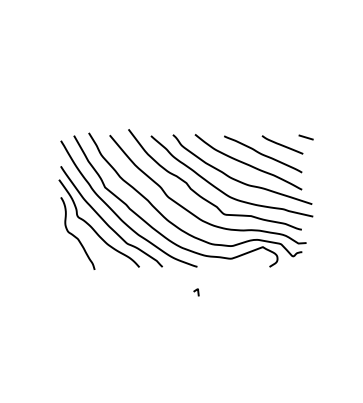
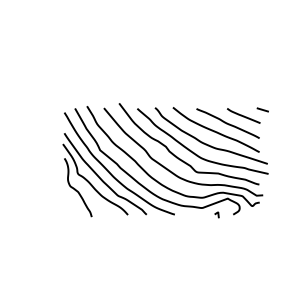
curve: (196, 291) -> (217, 214), moved

